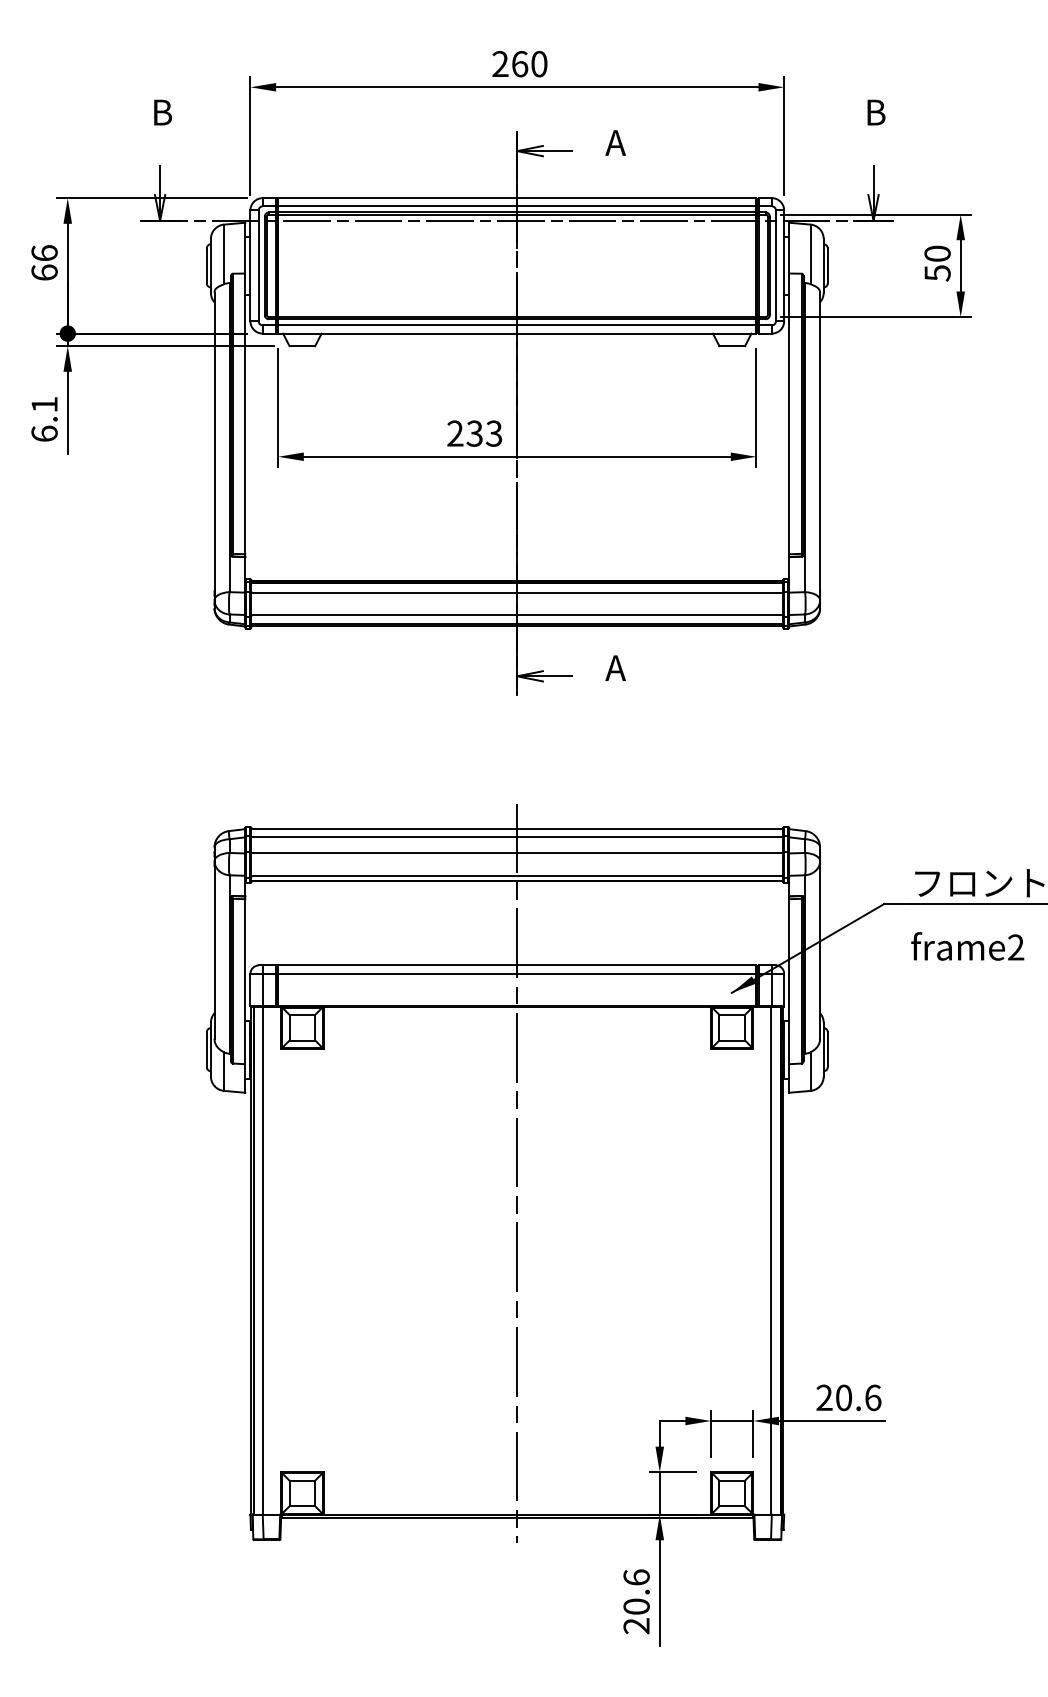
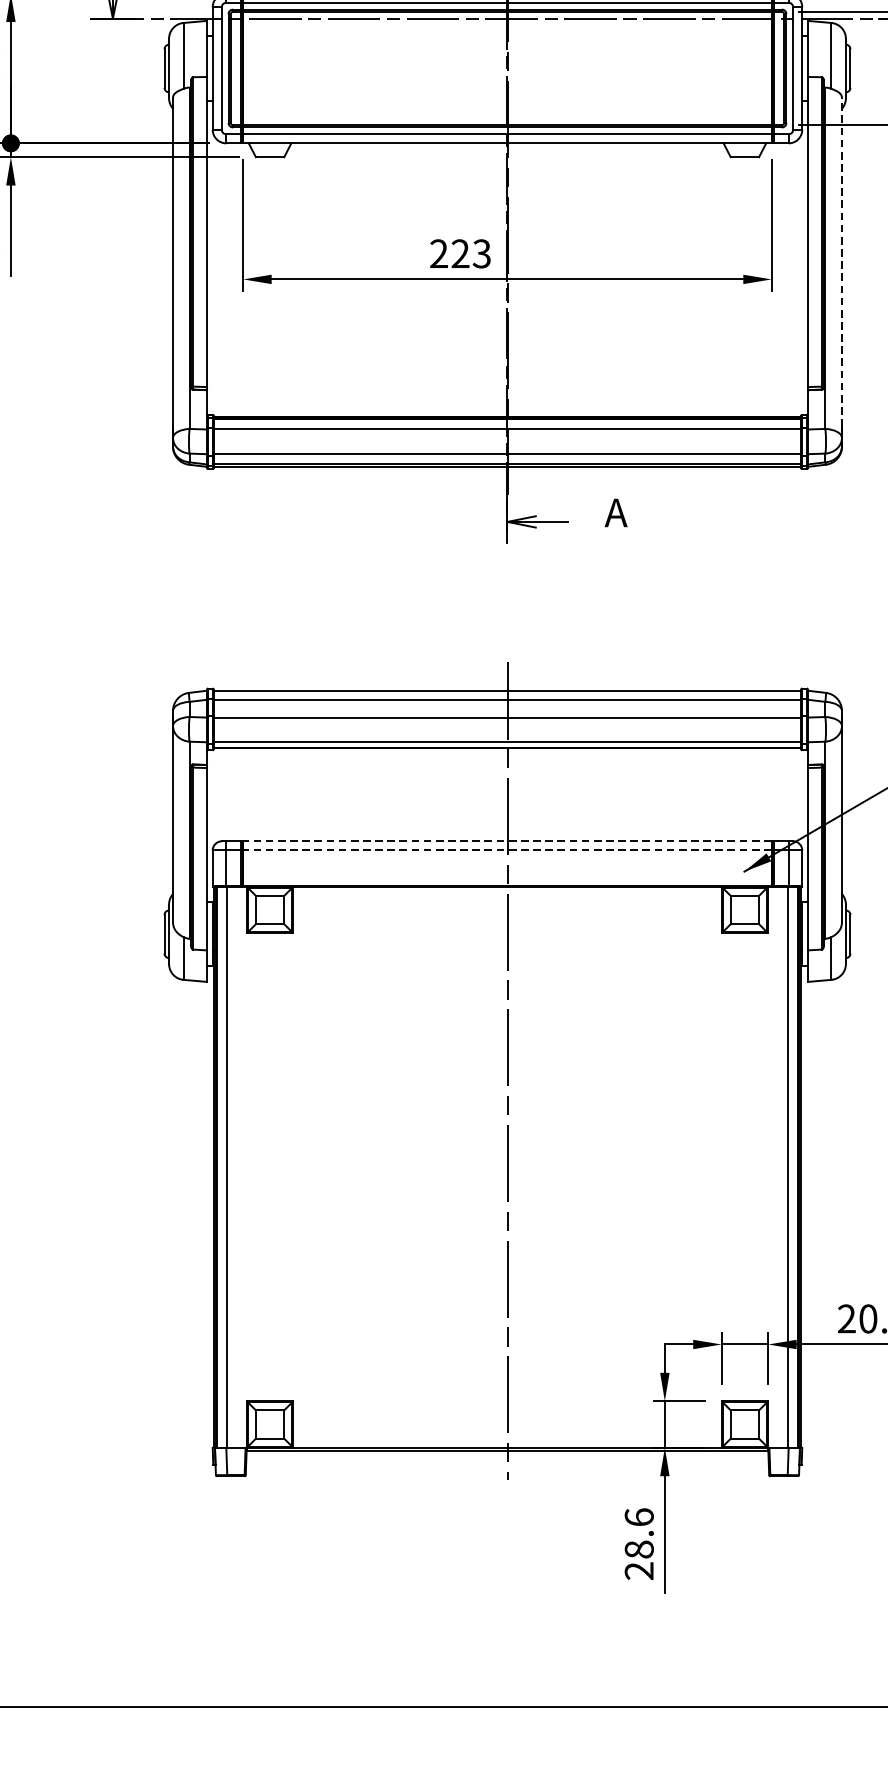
text: (474, 433) -> (460, 253), 233 -> 223
line: (820, 441) -> (842, 262), solid -> dashed
line: (516, 965) -> (506, 841), solid -> dashed
line: (516, 973) -> (506, 850), solid -> dashed
text: (636, 1606) -> (639, 1549), 20.6 -> 28.6

